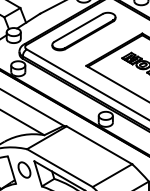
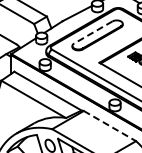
line: (77, 27) -> (92, 32), solid -> dashed
line: (100, 145) -> (110, 126), solid -> dashed

